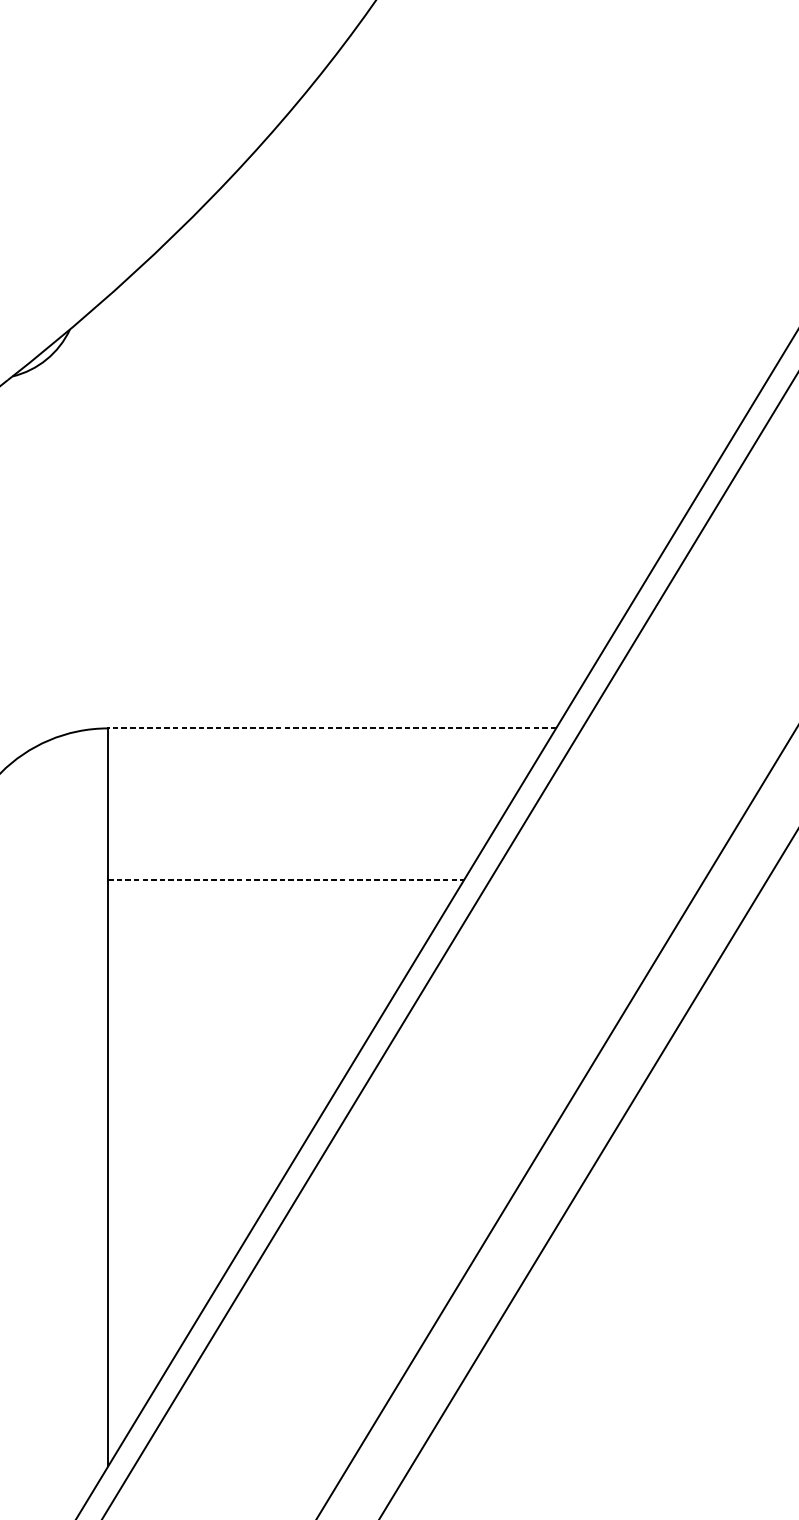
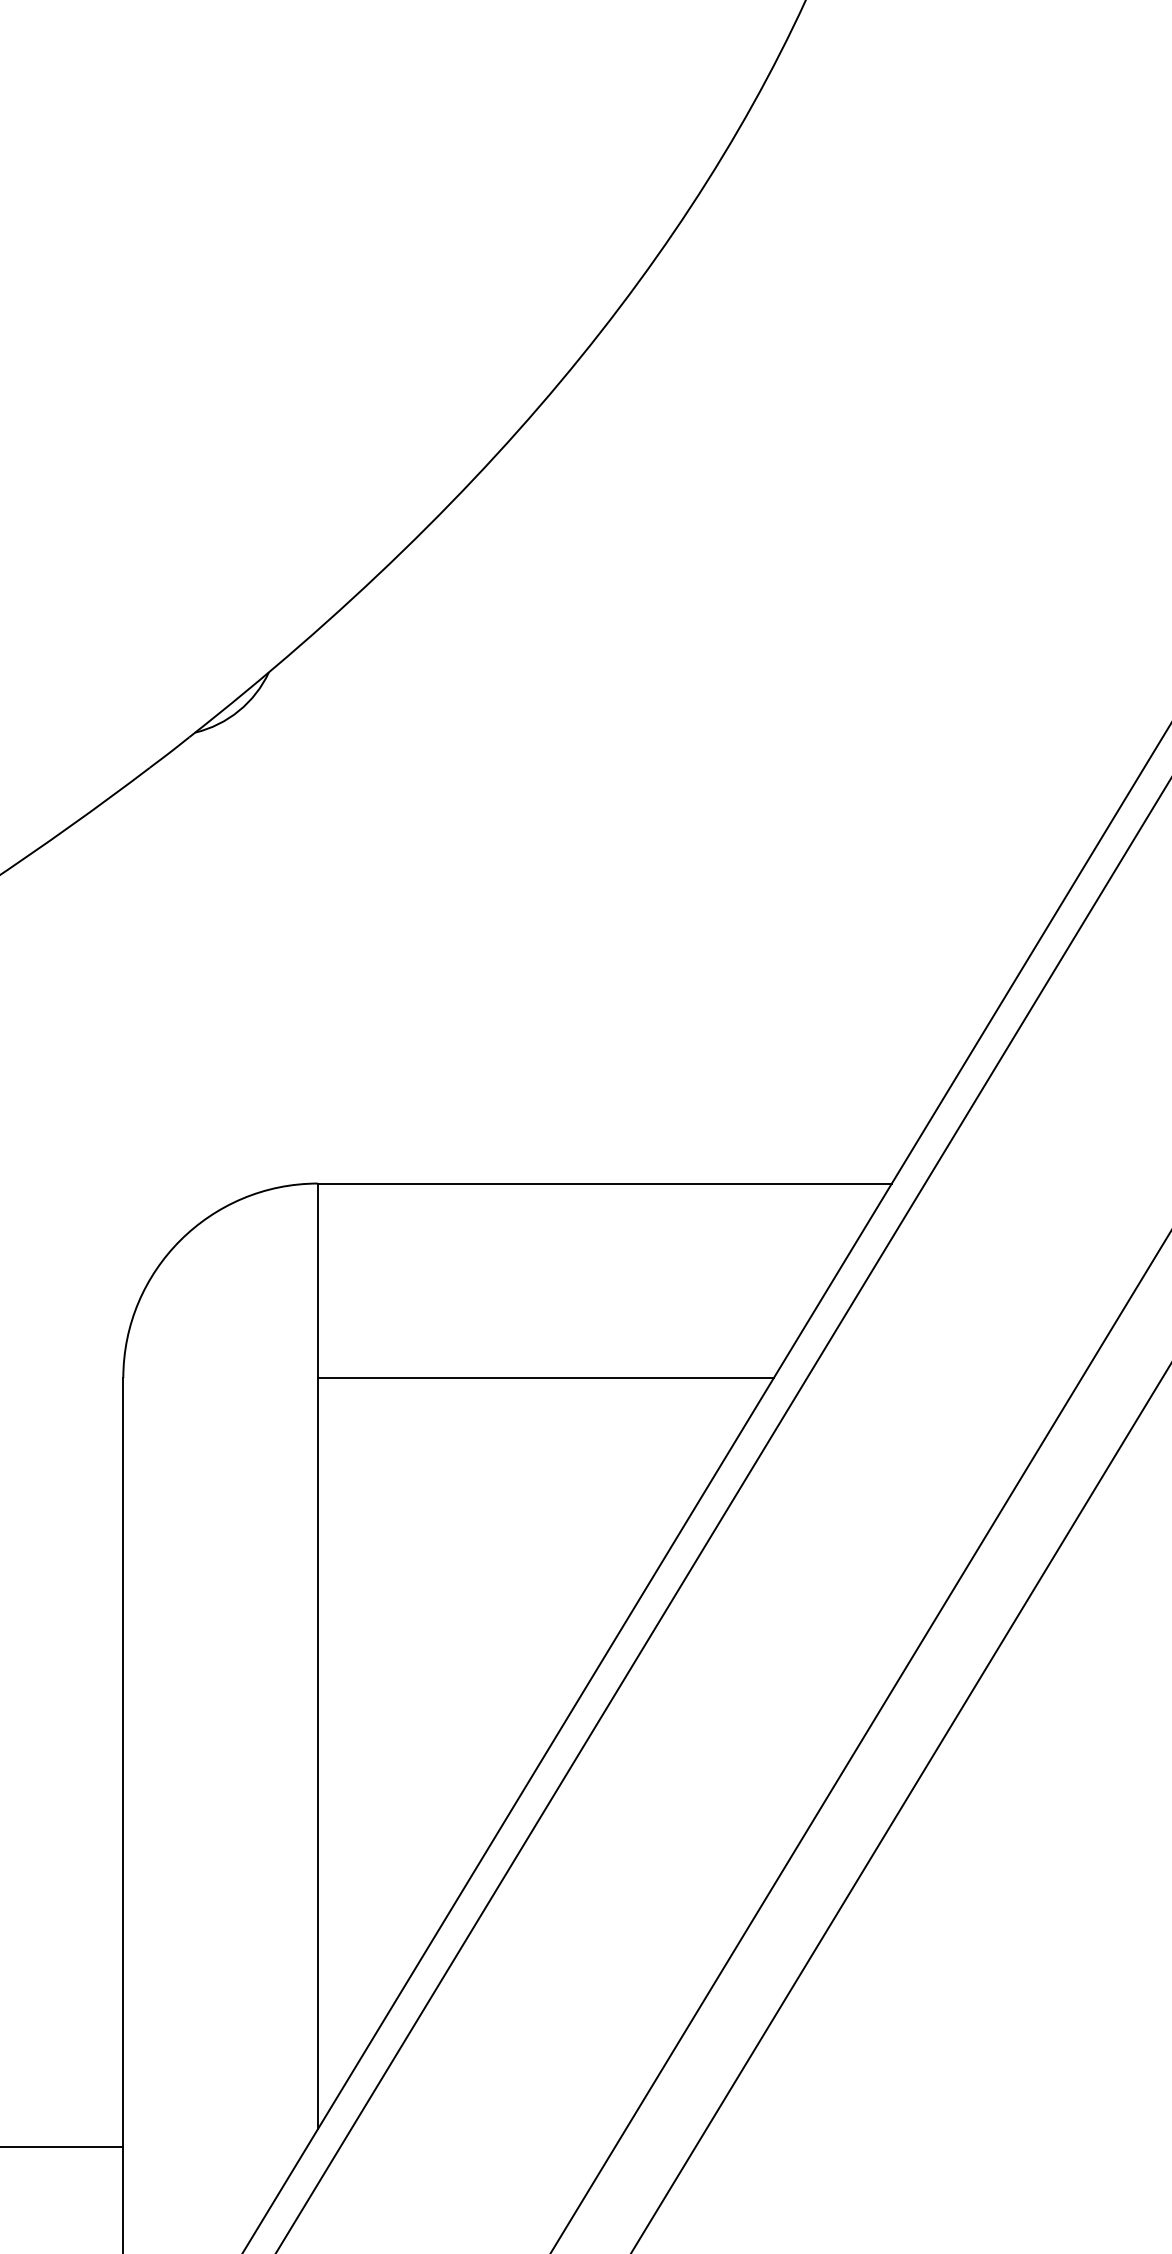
line: (331, 728) -> (604, 1183), dashed -> solid
line: (285, 880) -> (545, 1378), dashed -> solid

